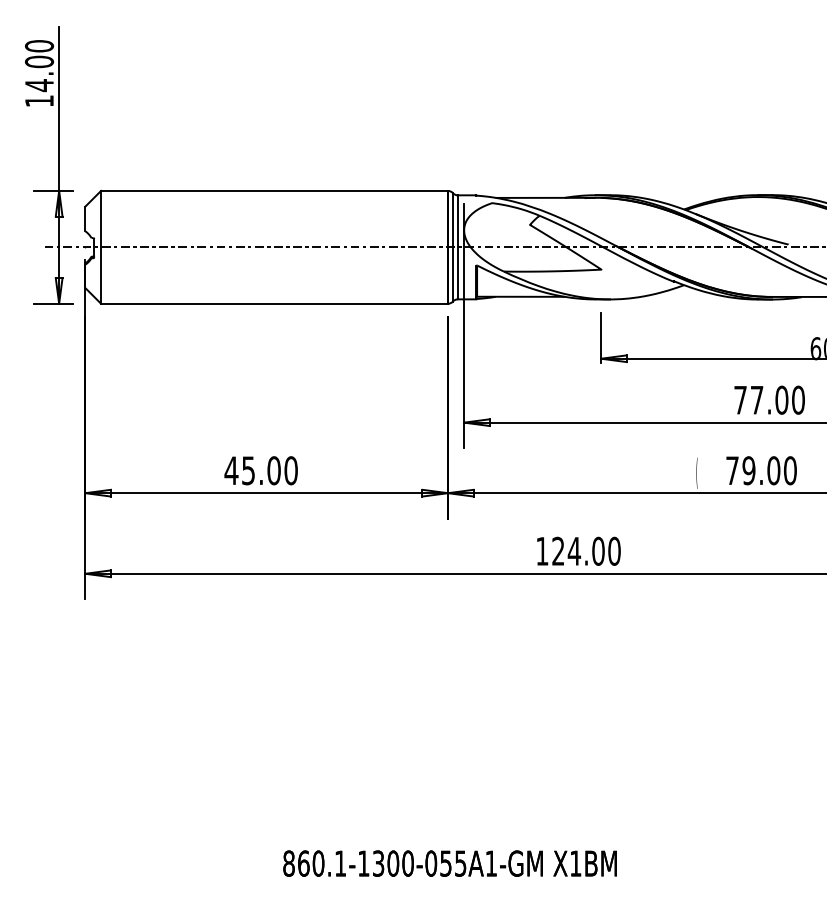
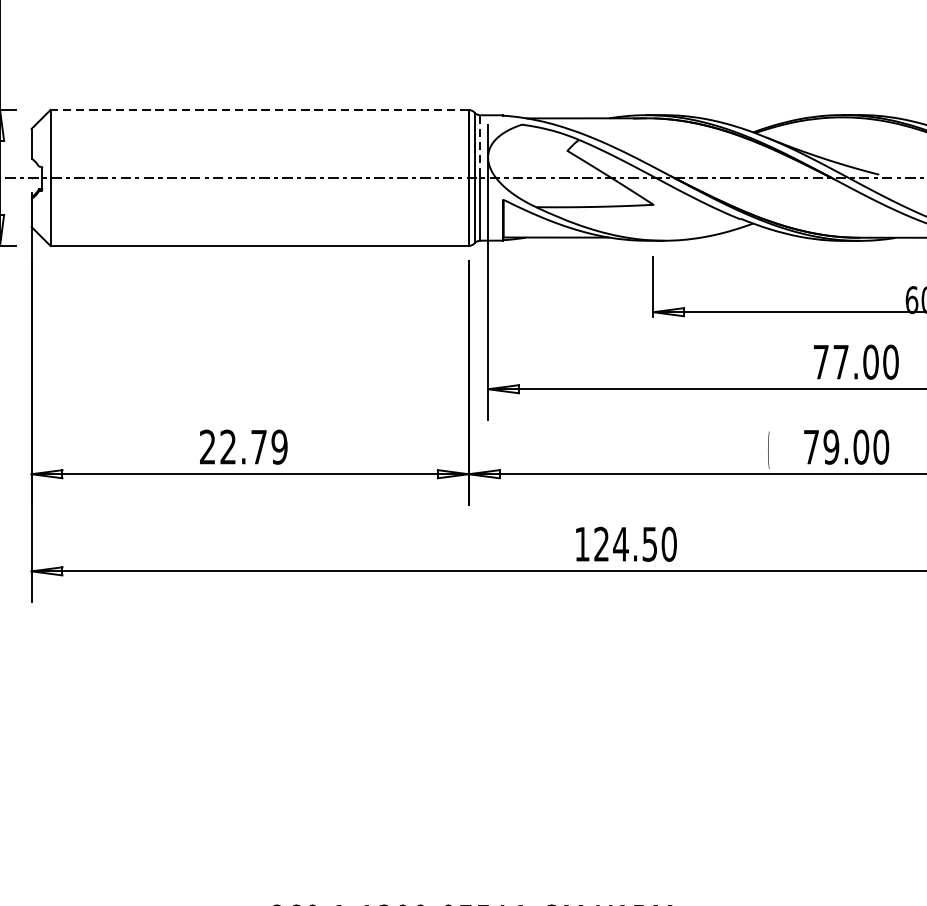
line: (274, 190) -> (259, 109), solid -> dashed
line: (457, 221) -> (480, 146), solid -> dashed
text: (260, 470) -> (242, 446), 45.00 -> 22.79
text: (598, 550) -> (650, 543), 124.00 -> 124.50

